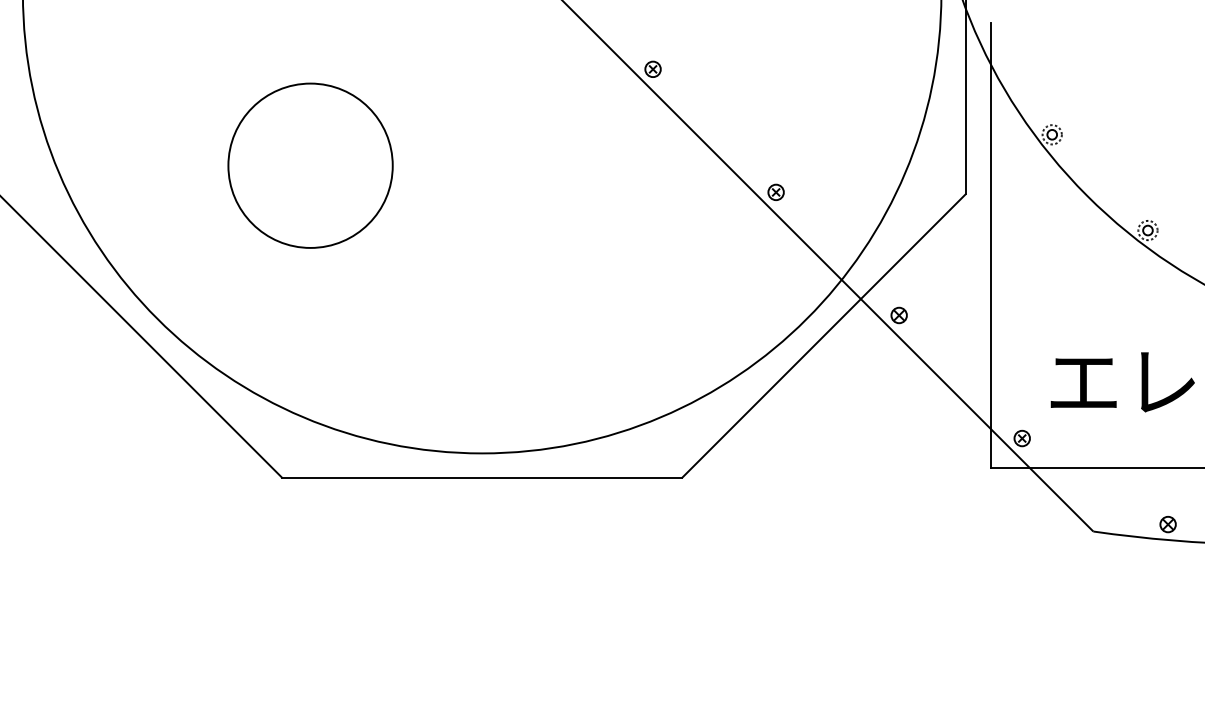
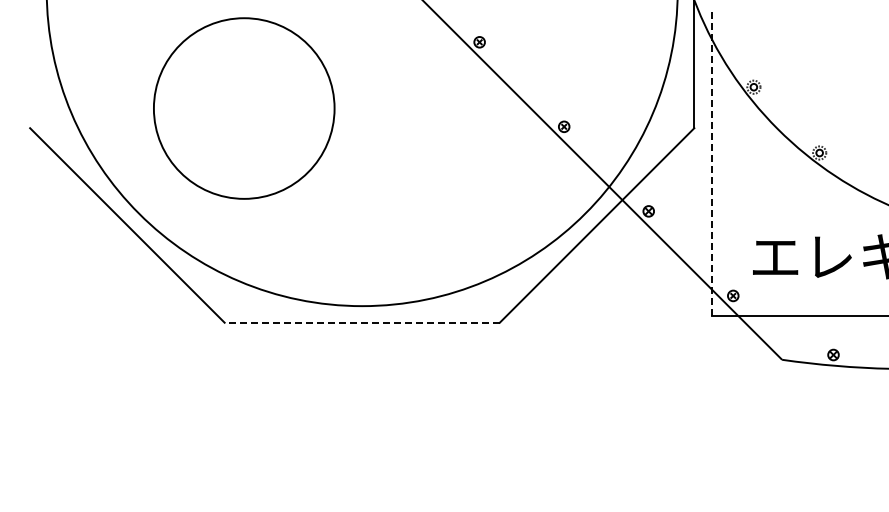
circle: (310, 165) -> (244, 108), size x1.6
line: (990, 245) -> (711, 163), solid -> dashed
line: (482, 477) -> (362, 322), solid -> dashed

